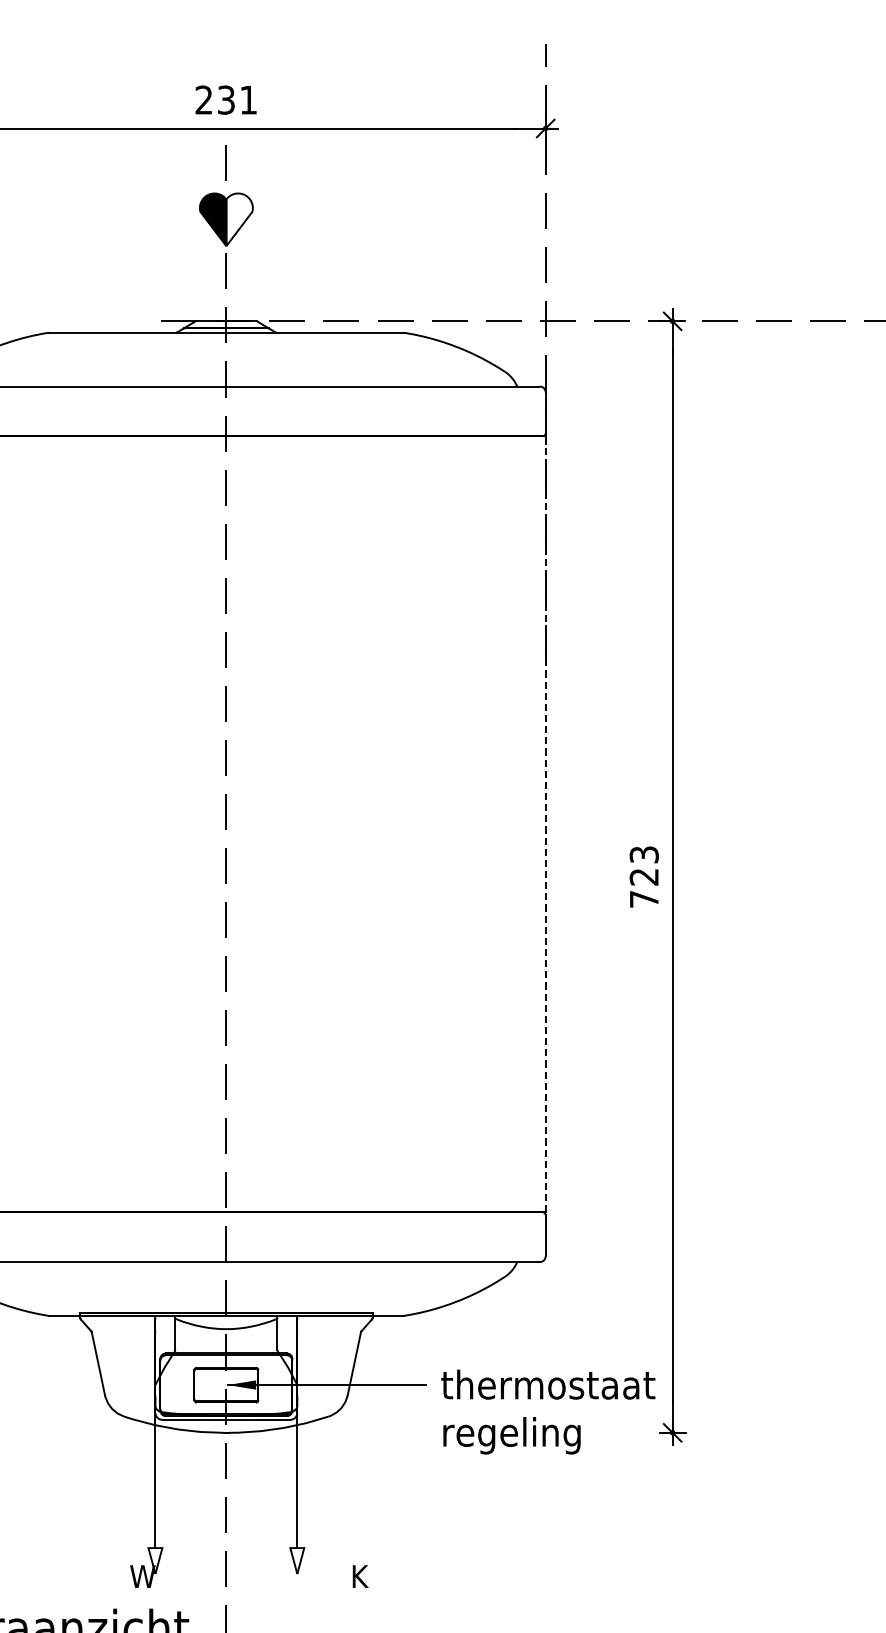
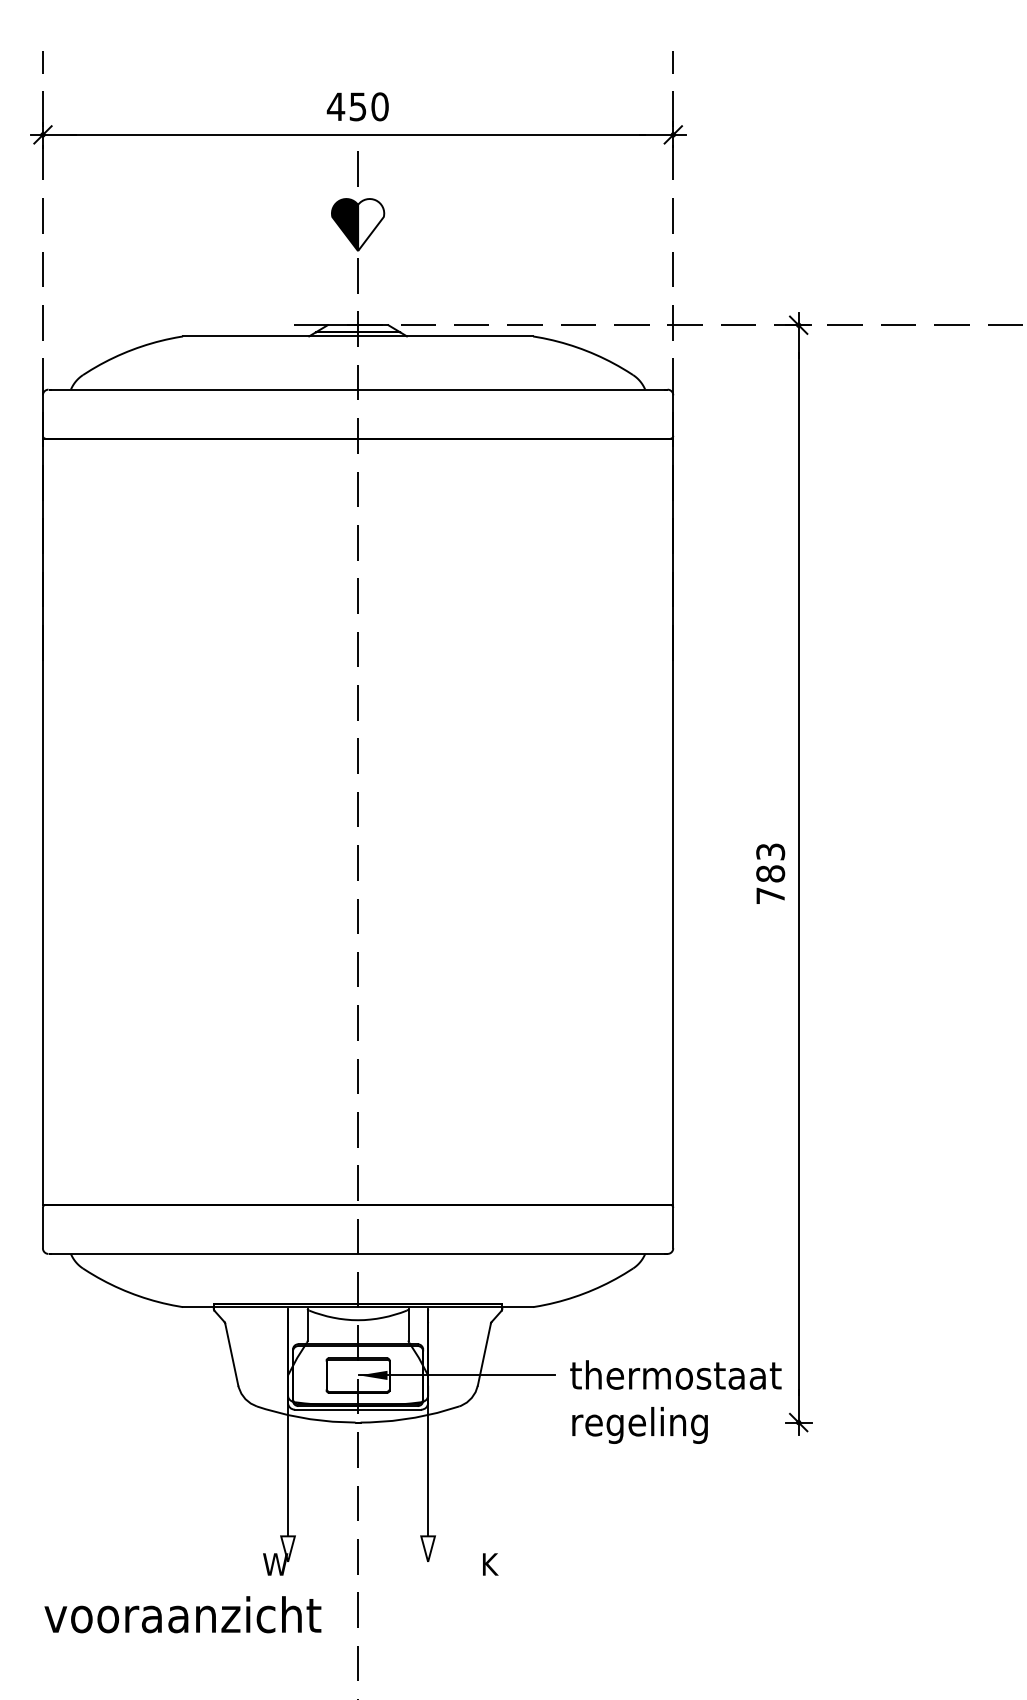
text: (225, 99) -> (357, 106), 231 -> 450
line: (545, 824) -> (673, 821), dashed -> solid
text: (644, 876) -> (770, 873), 723 -> 783

